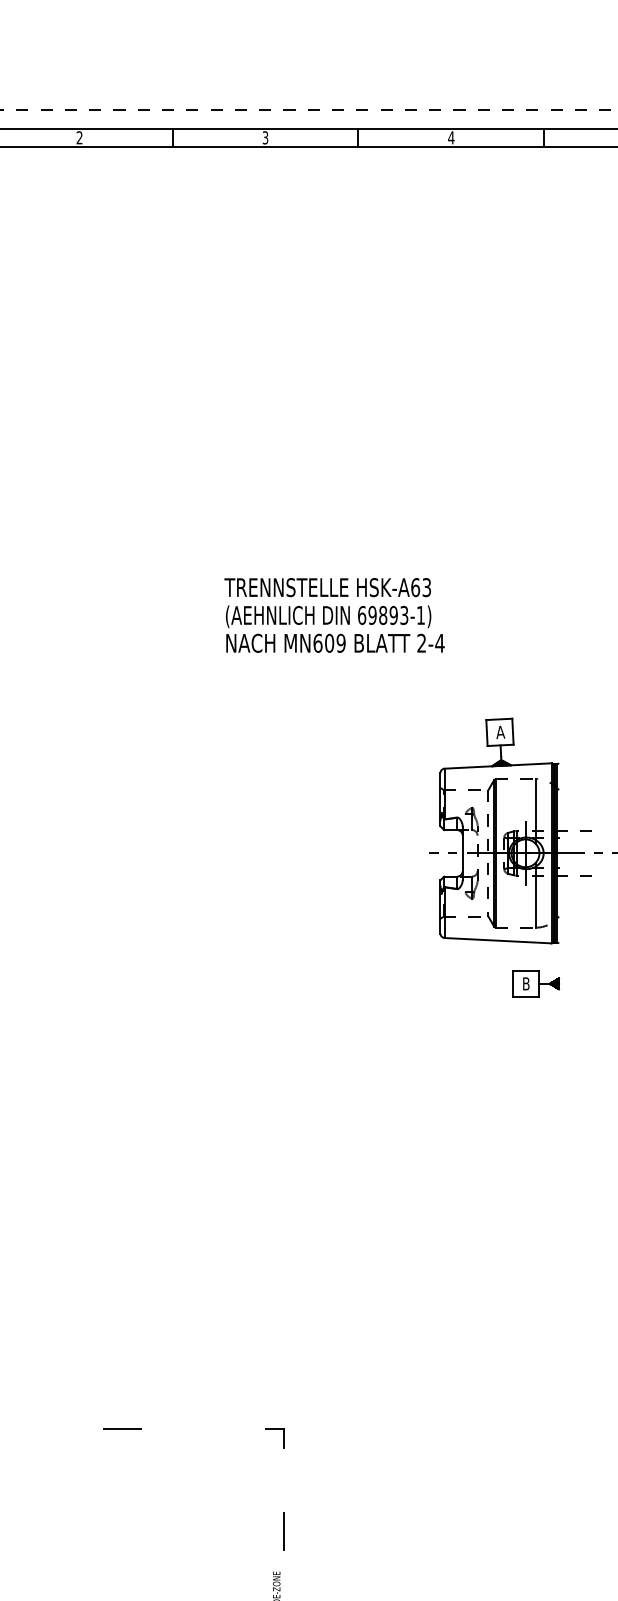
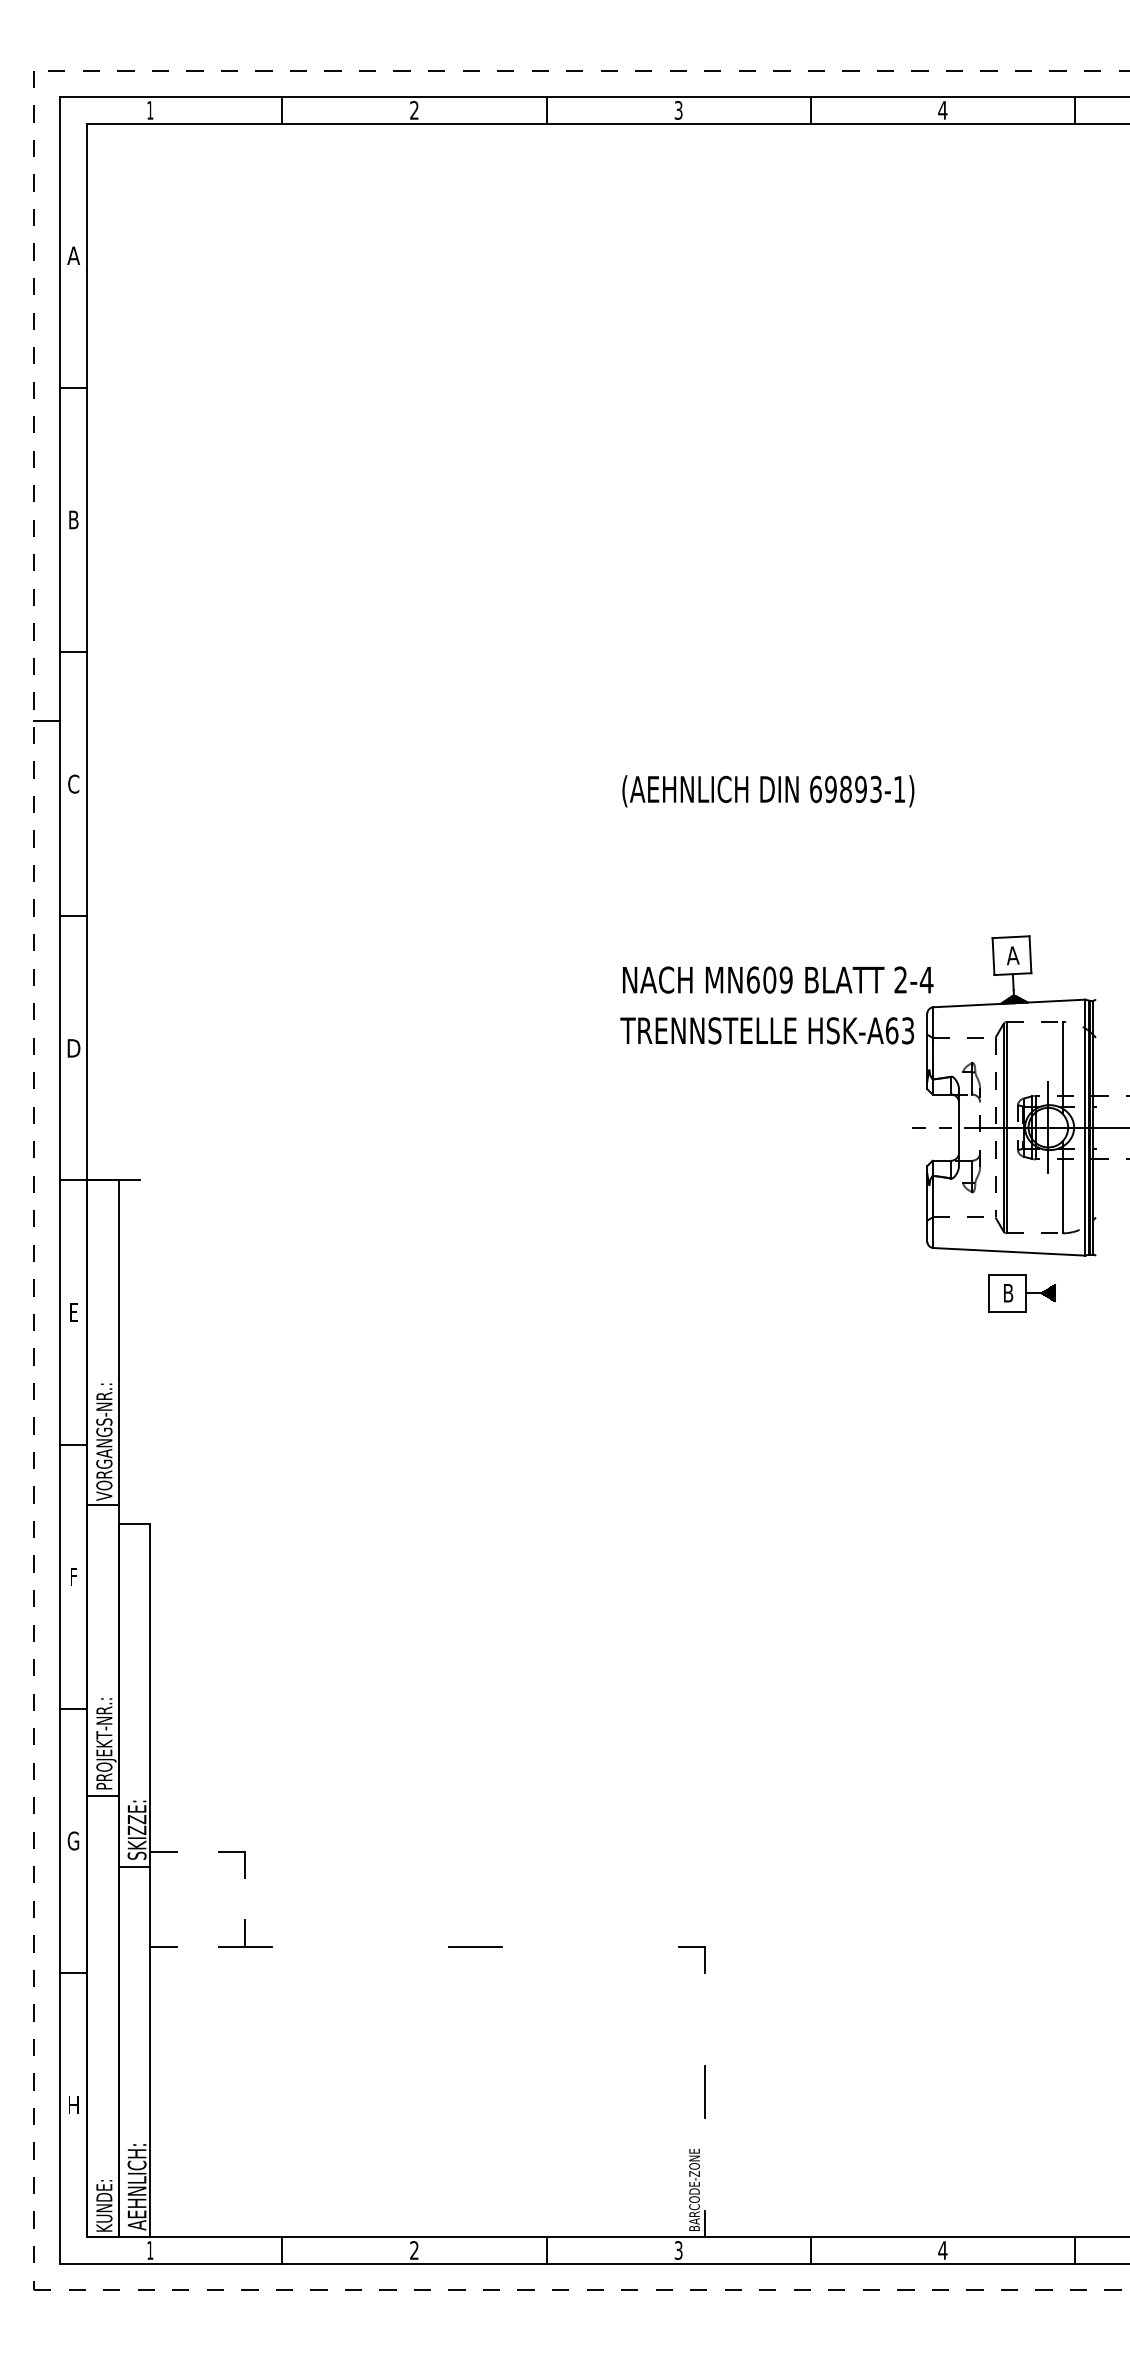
text: (327, 587) -> (766, 1030), moved
text: (335, 642) -> (778, 979), moved
part: (535, 984) -> (1021, 1293), moved

